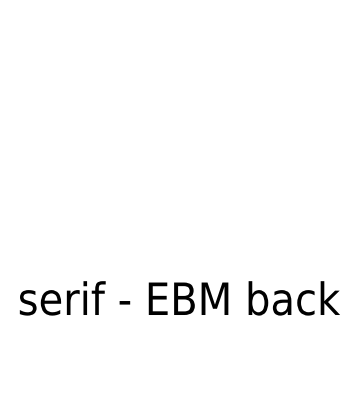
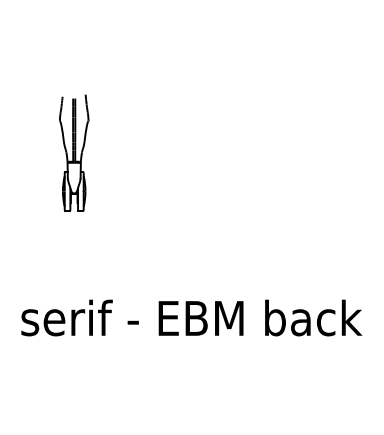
part: (69, 142) -> (74, 152), added

